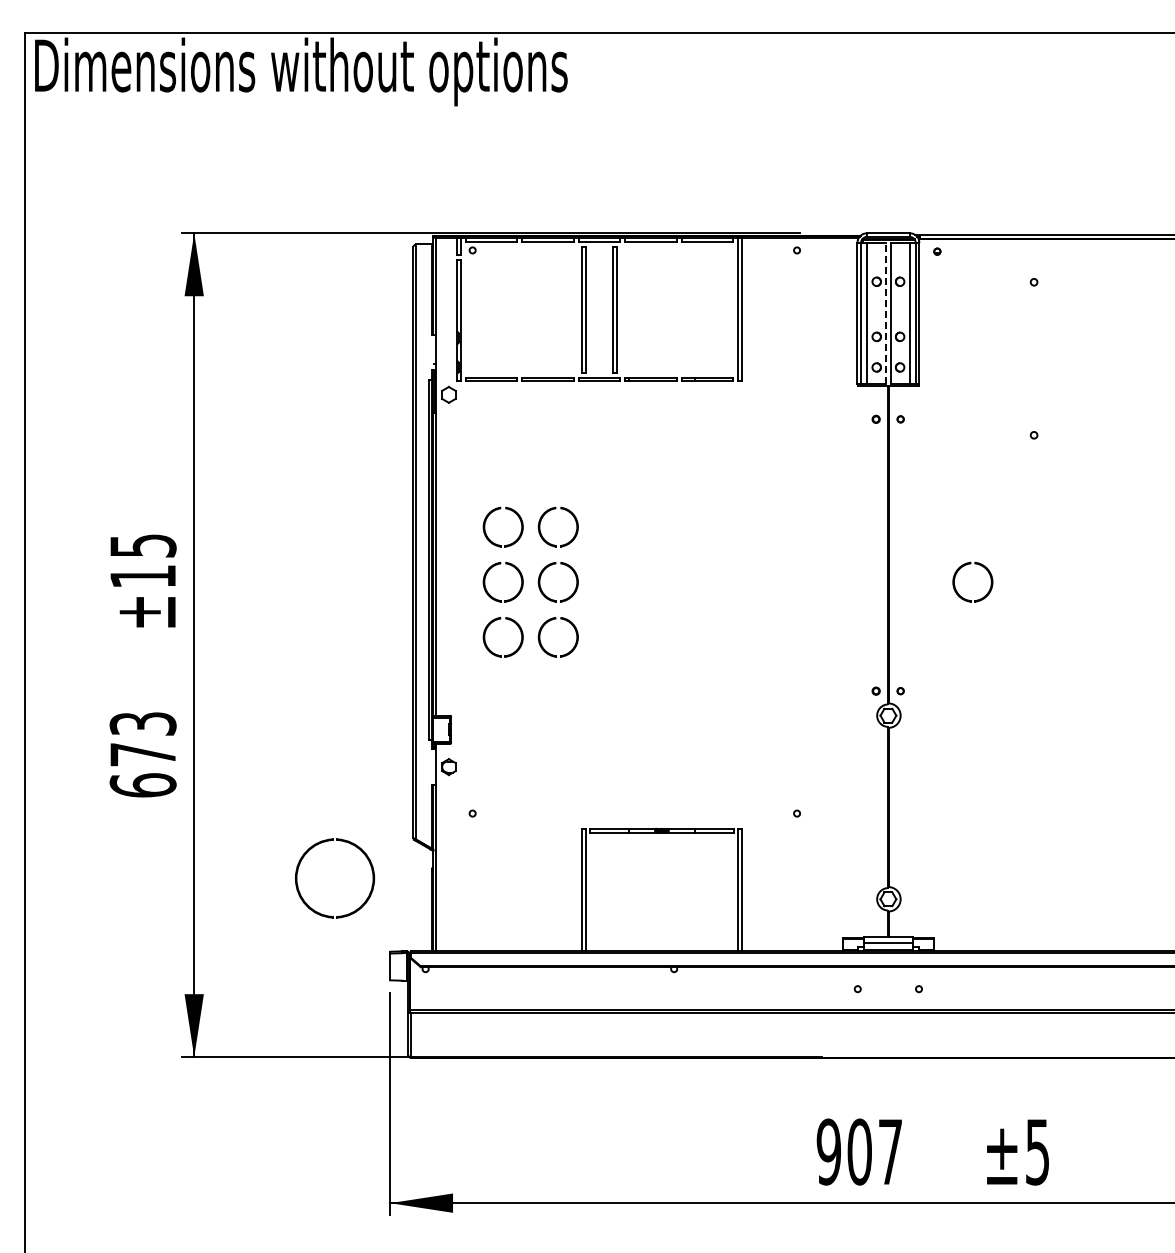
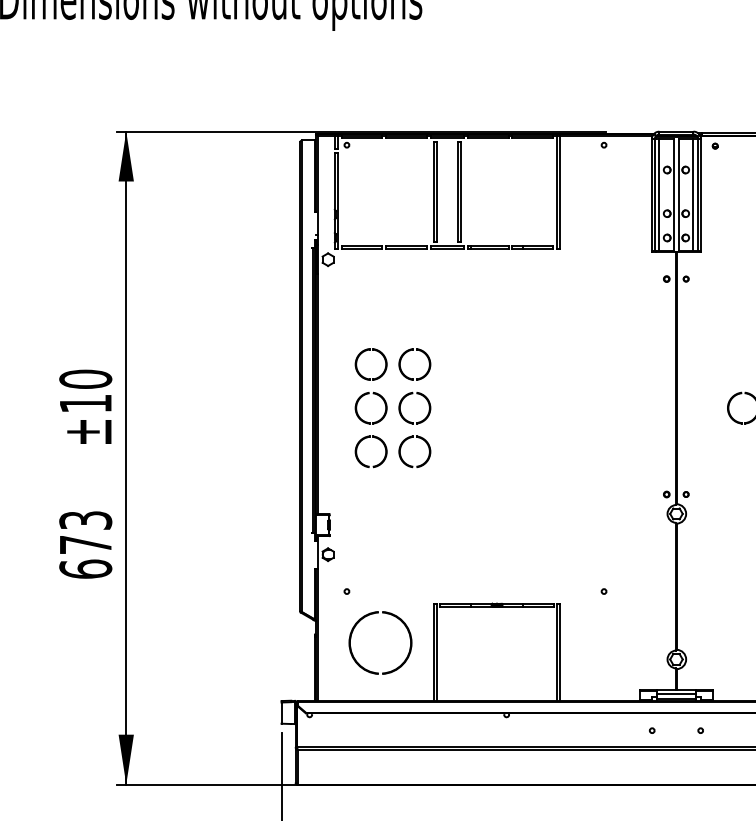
line: (885, 313) -> (674, 195), dashed -> solid
text: (142, 545) -> (85, 379), ±15 -> ±10
part: (371, 871) -> (409, 637), moved

